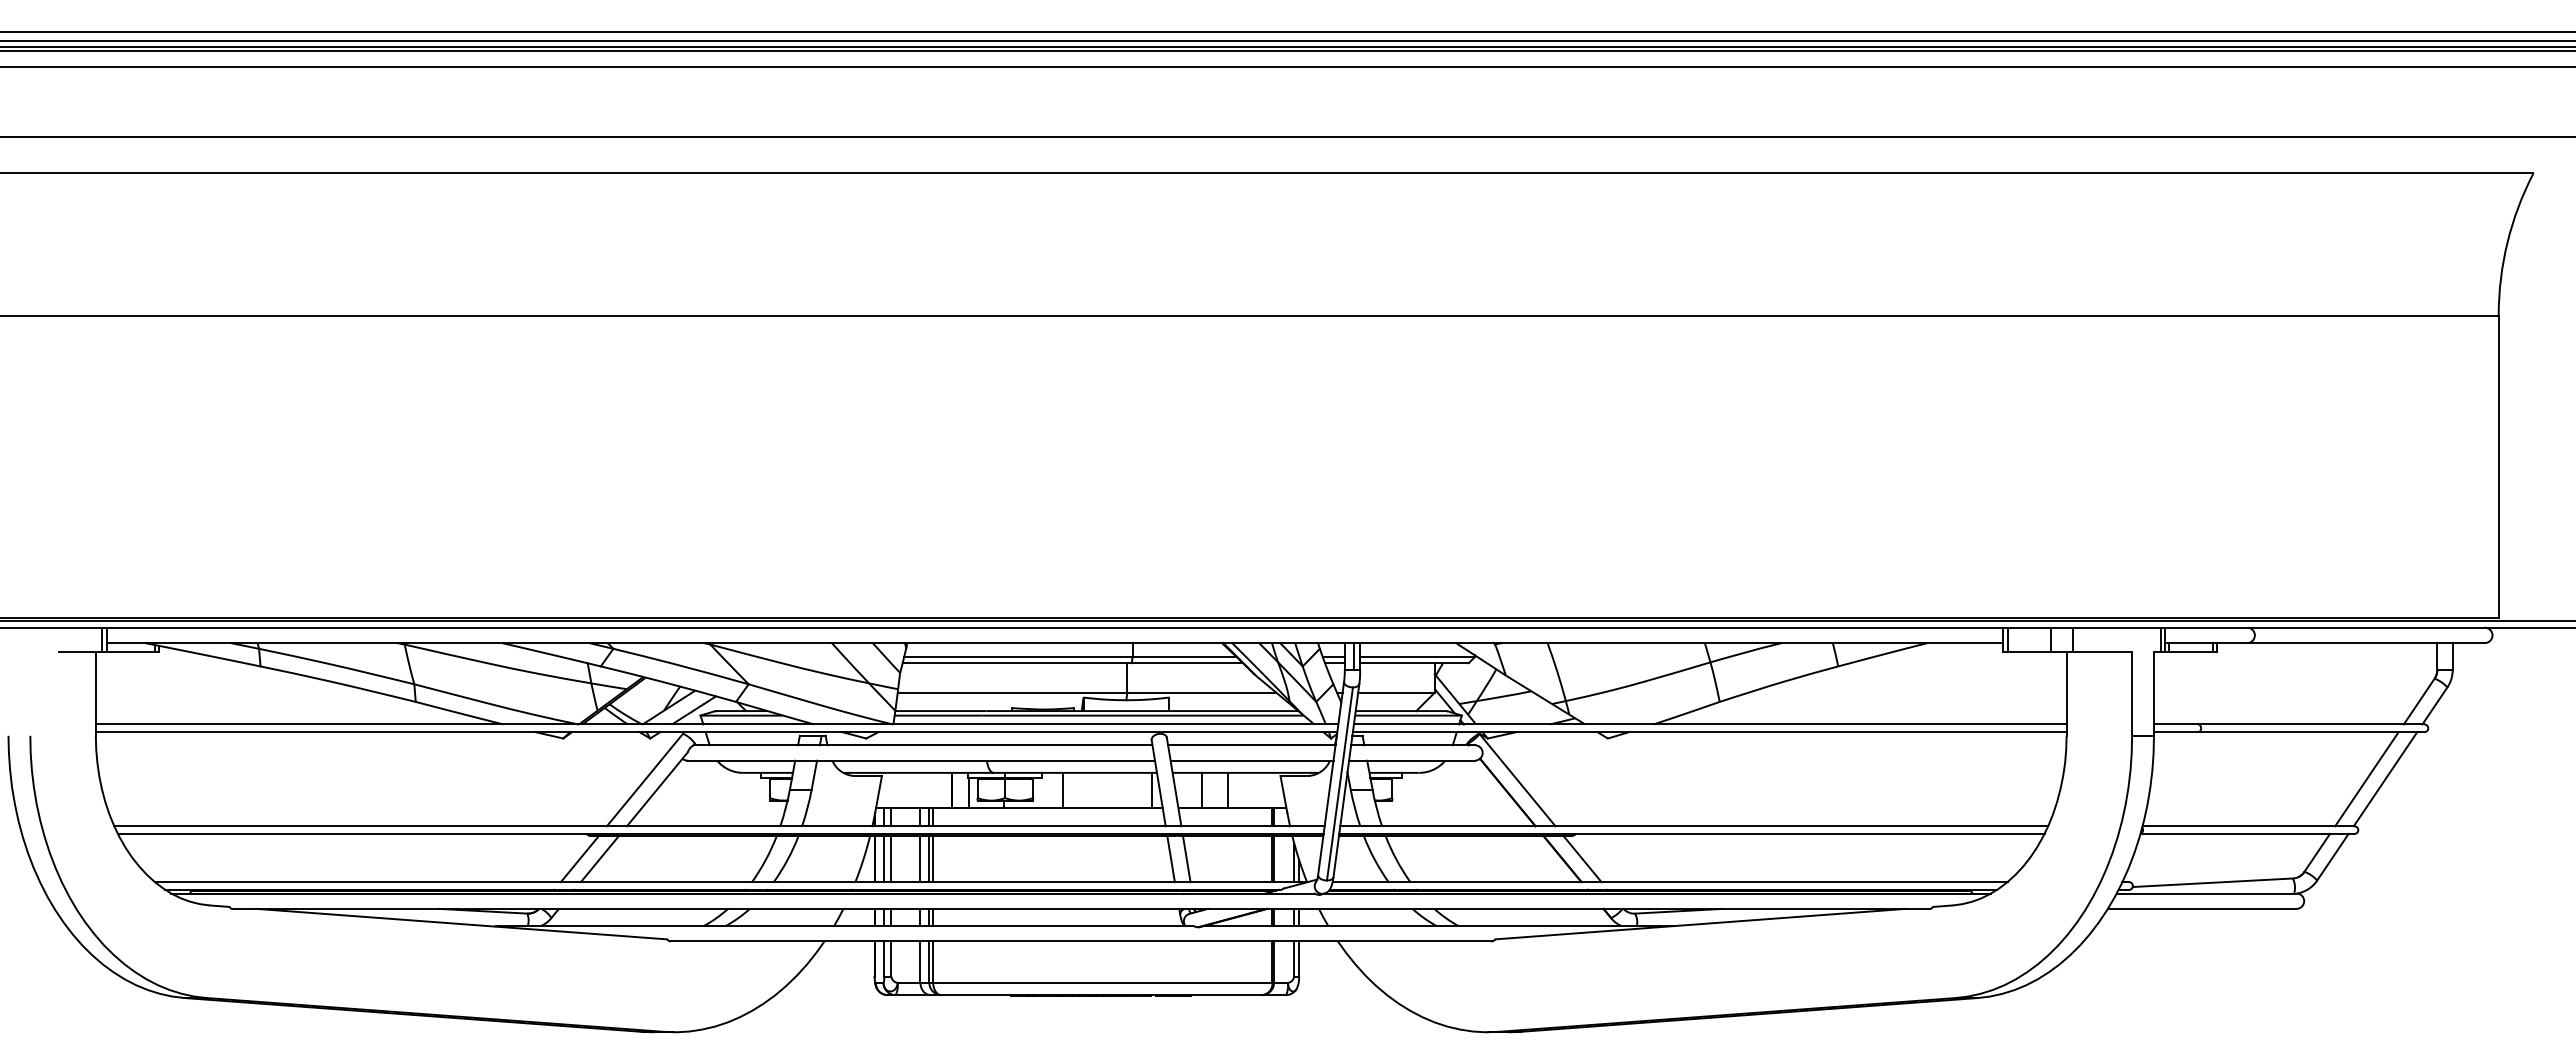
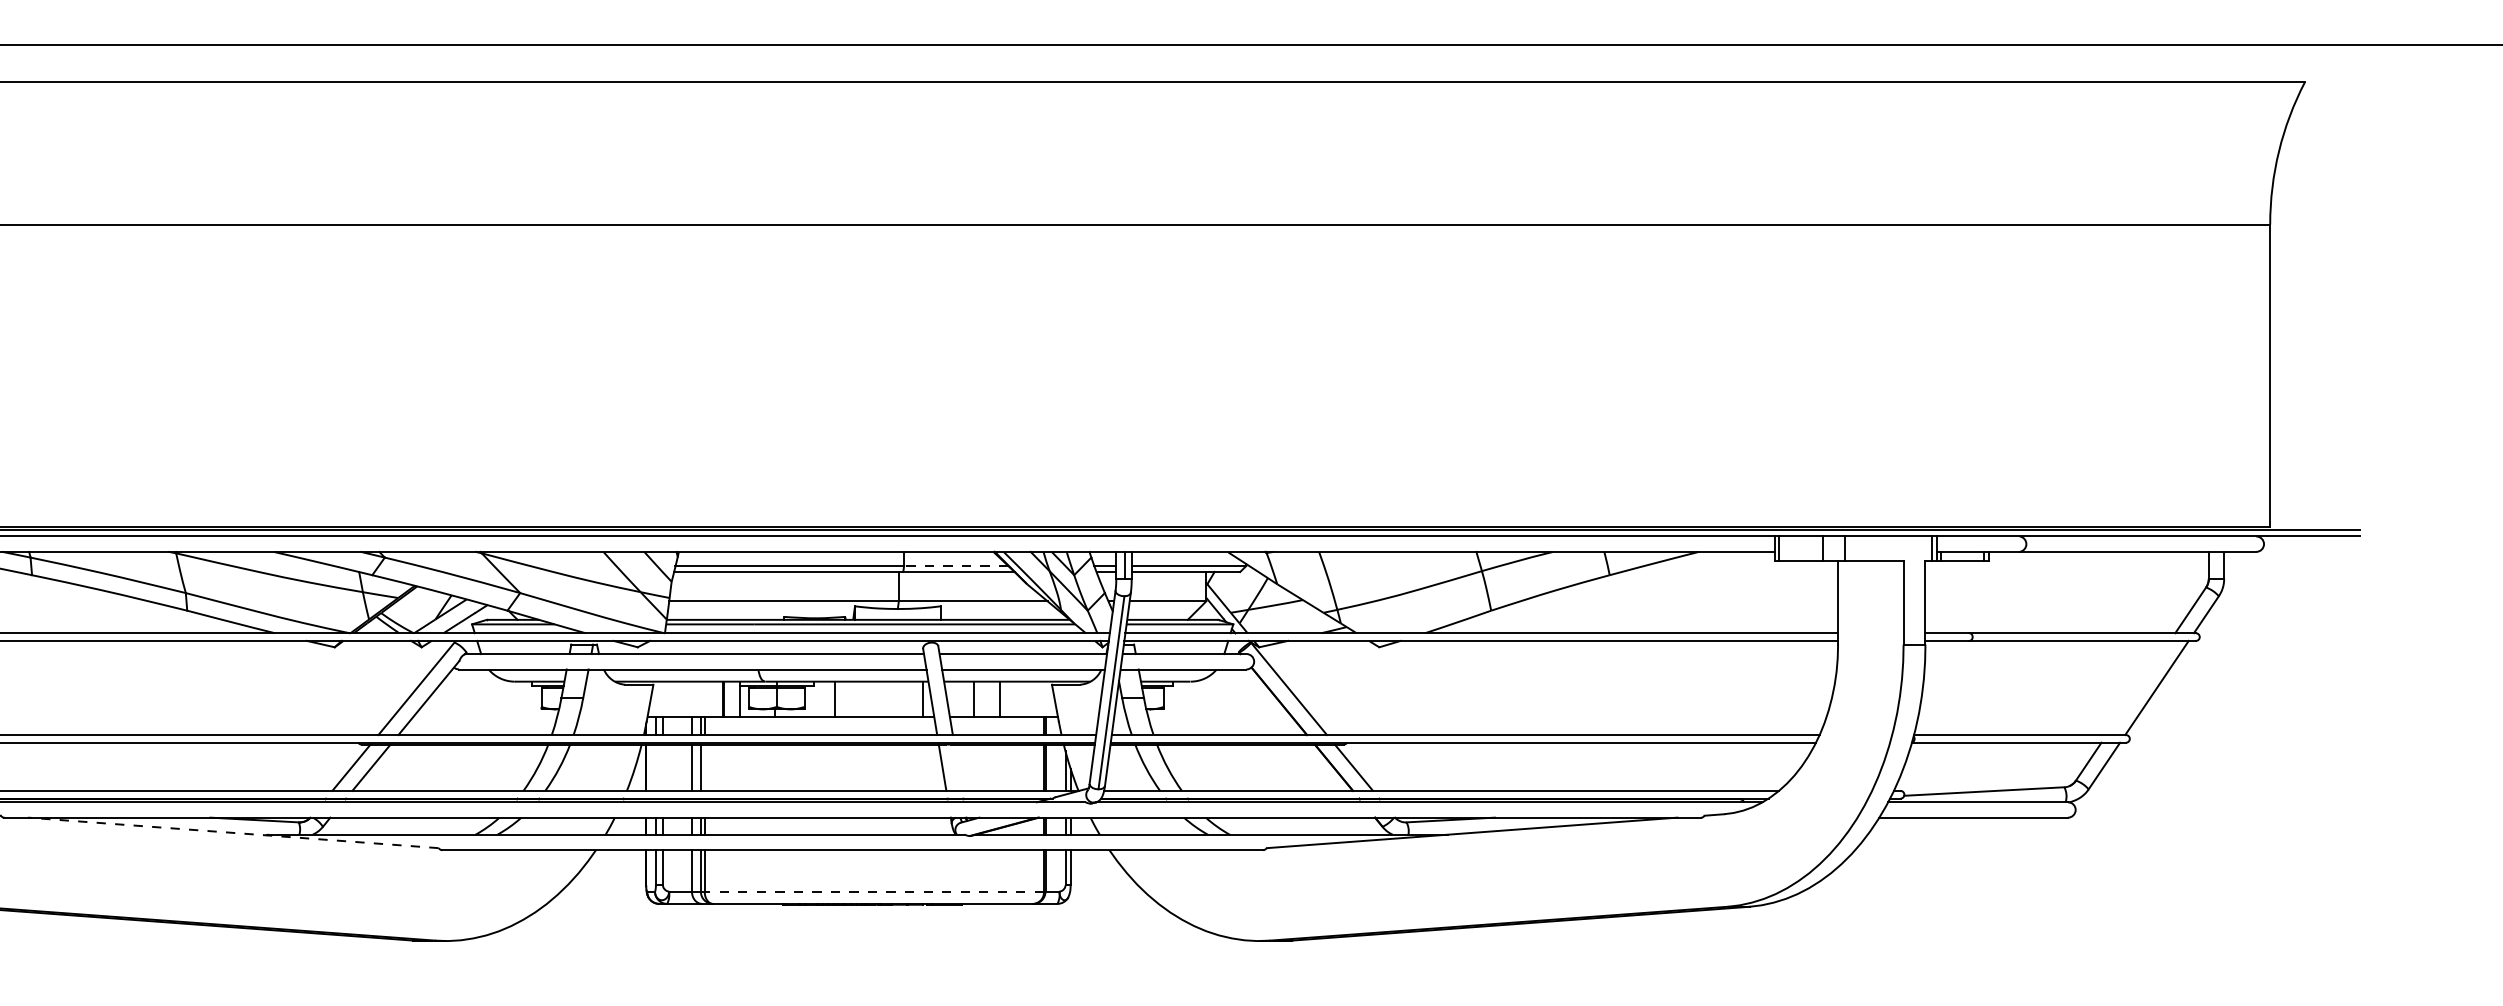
line: (1184, 657) -> (956, 566), solid -> dashed
line: (2366, 779) -> (2138, 688), removed
line: (884, 858) -> (656, 767), removed
line: (891, 858) -> (663, 767), removed
line: (933, 858) -> (705, 767), removed
line: (1186, 858) -> (958, 767), removed
line: (461, 924) -> (233, 833), solid -> dashed
line: (1102, 982) -> (874, 891), solid -> dashed

